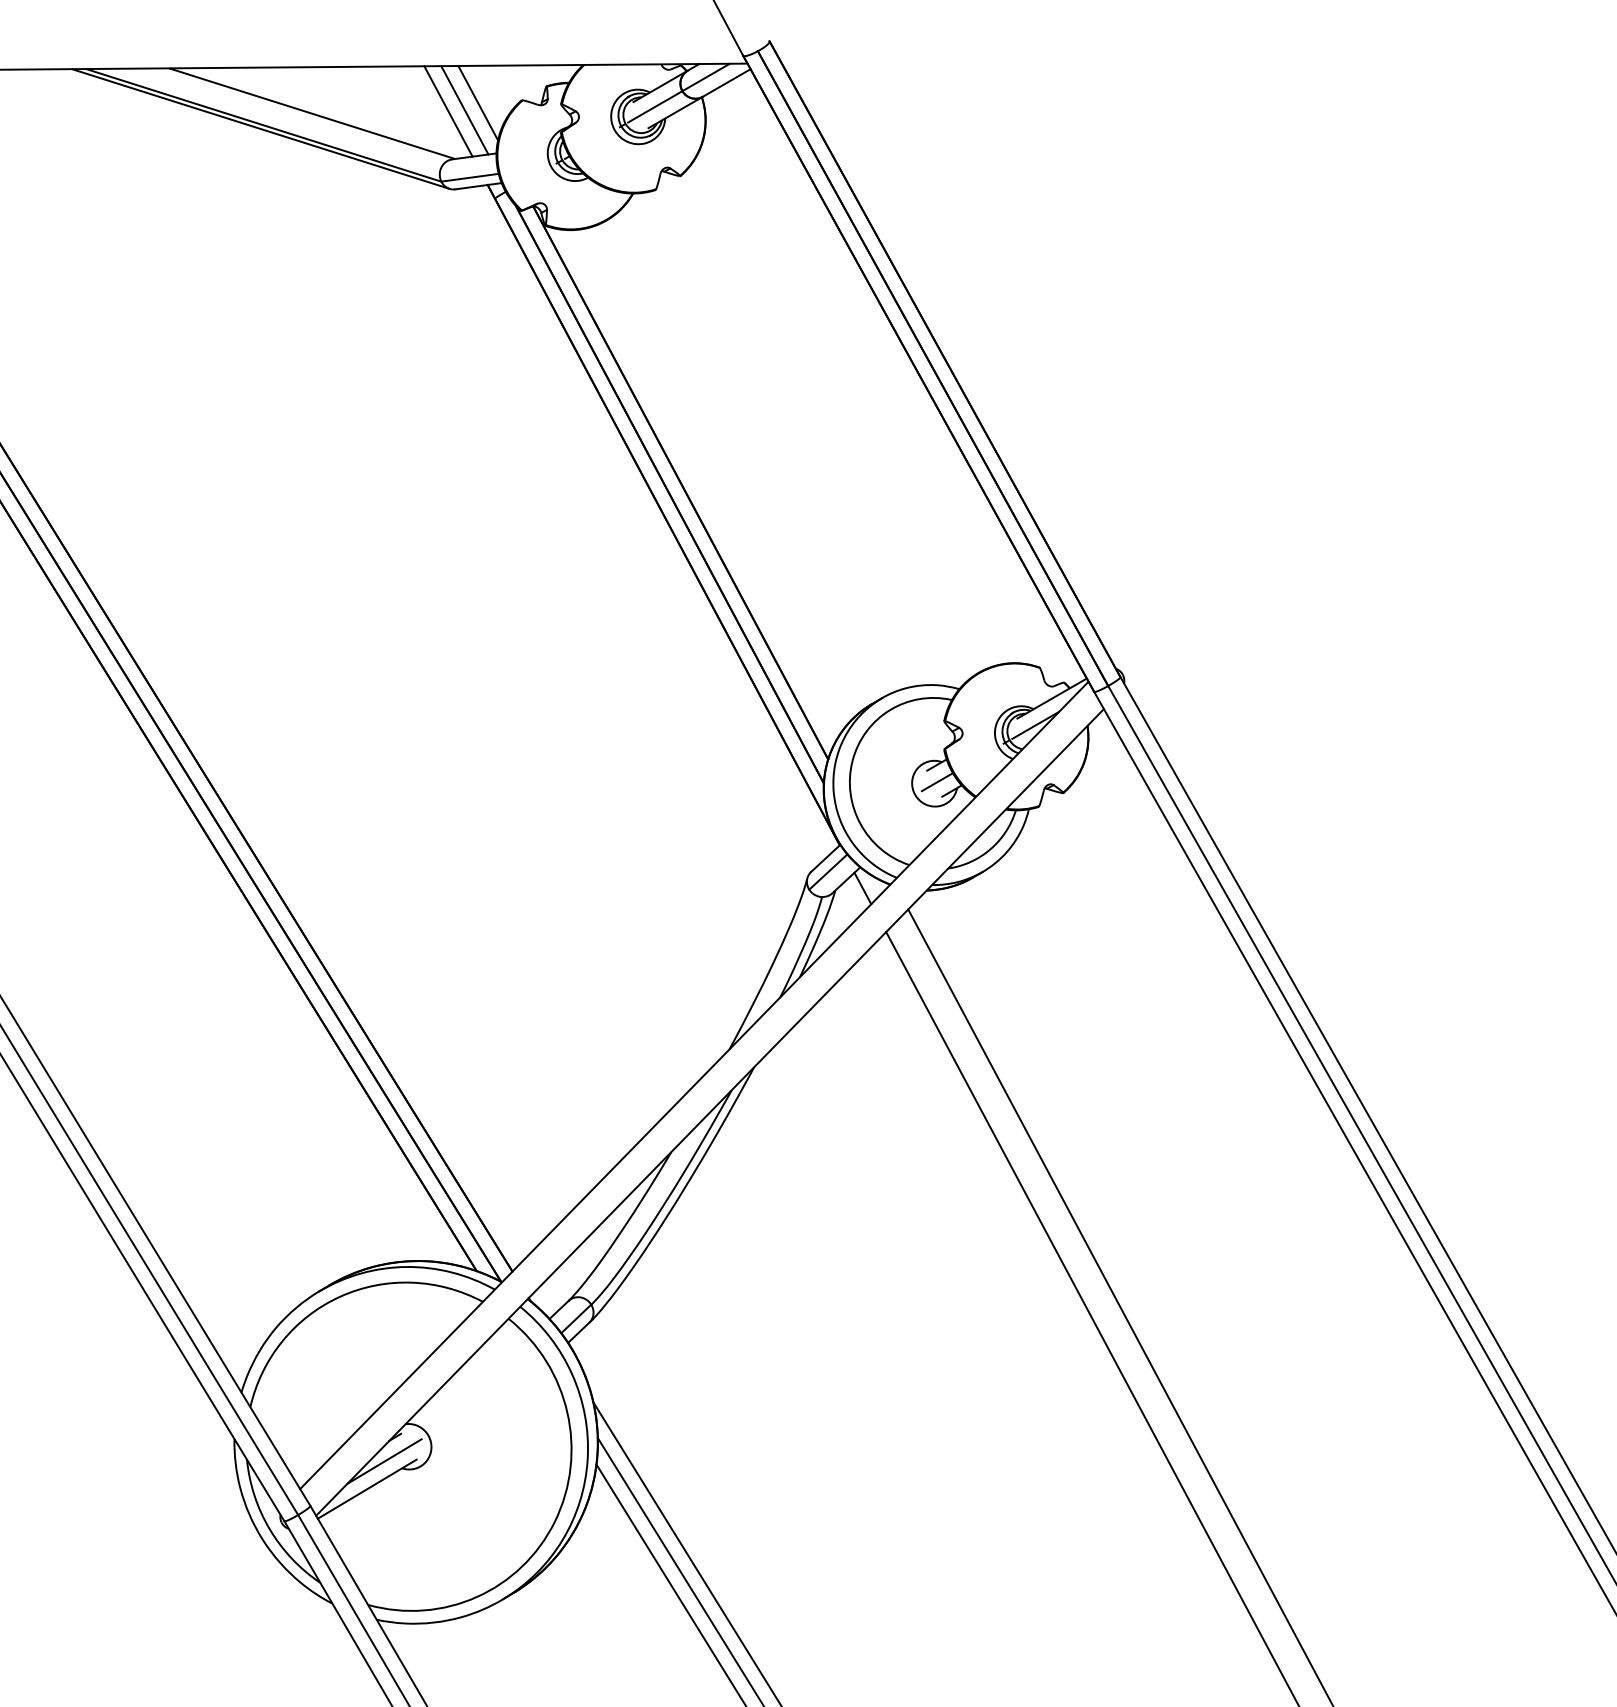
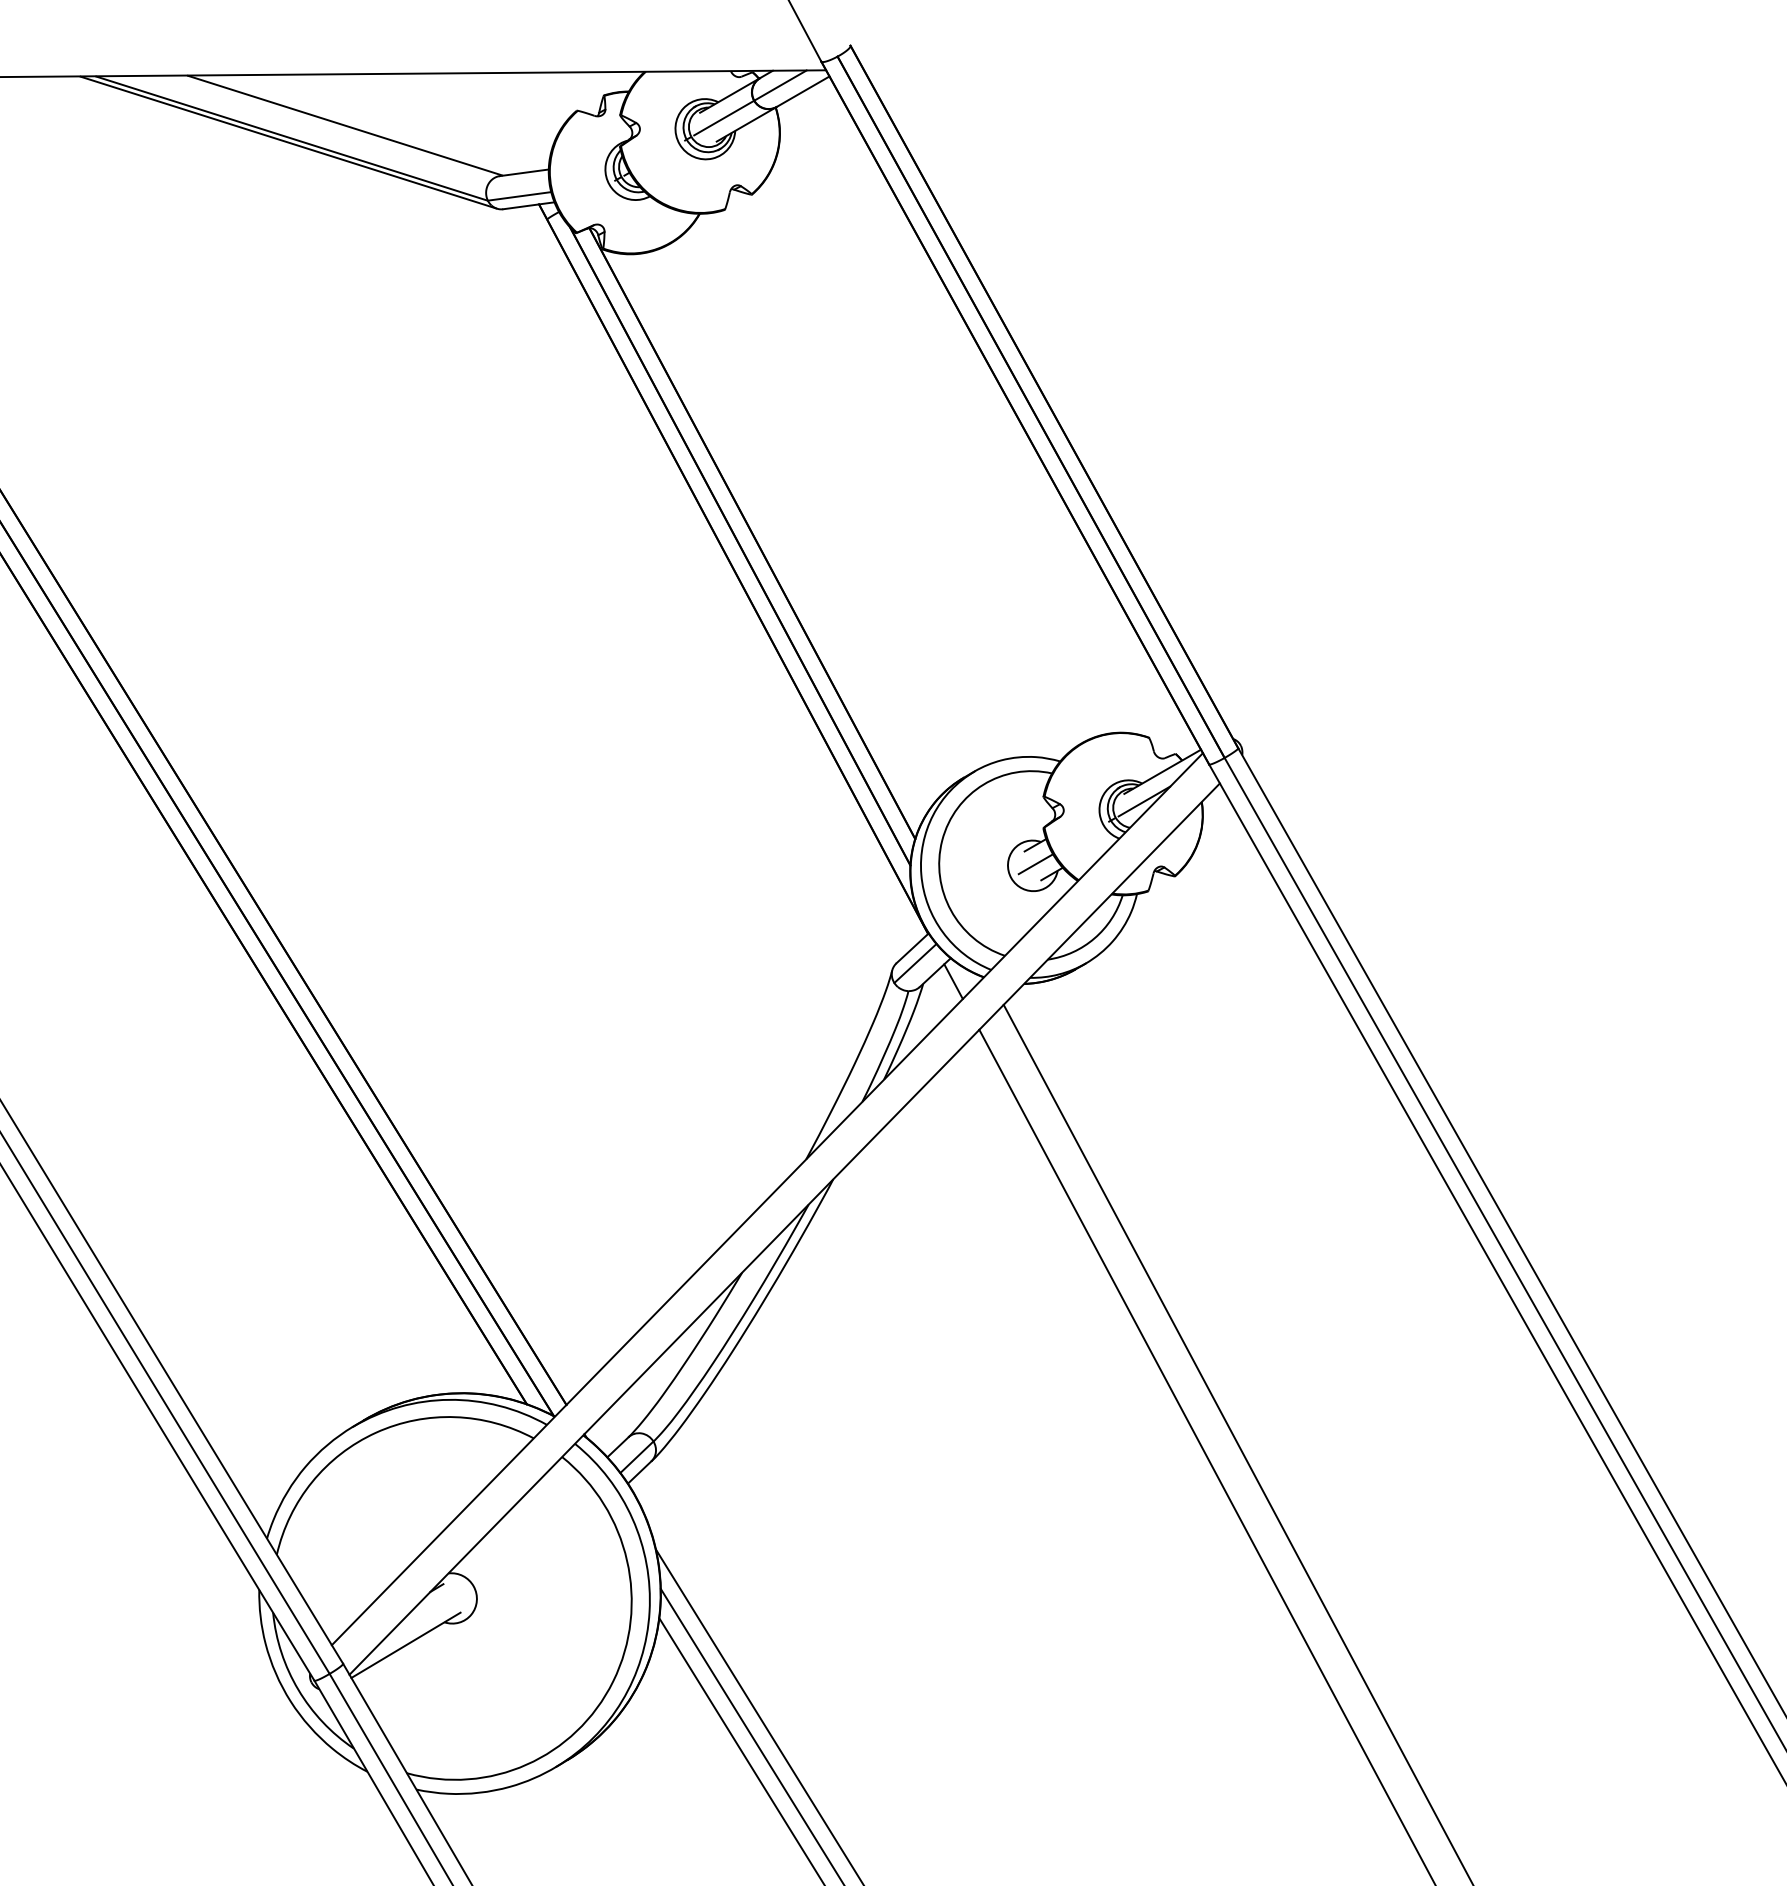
line: (478, 102) -> (528, 113), removed
line: (464, 109) -> (513, 121), removed
line: (448, 111) -> (495, 123), removed
line: (384, 1461) -> (425, 1614), removed

